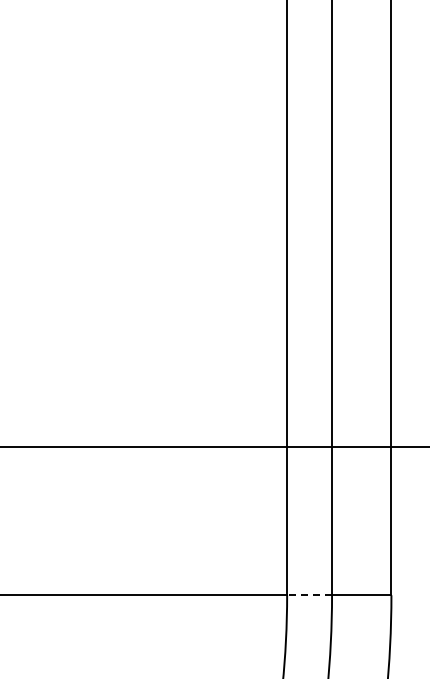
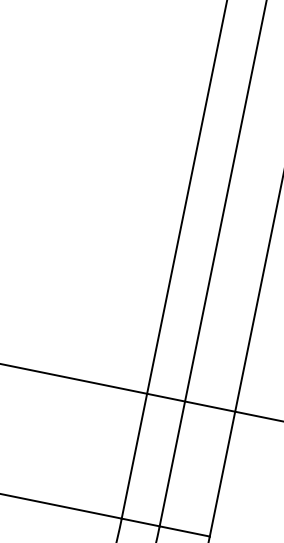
line: (309, 595) -> (140, 522), dashed -> solid

